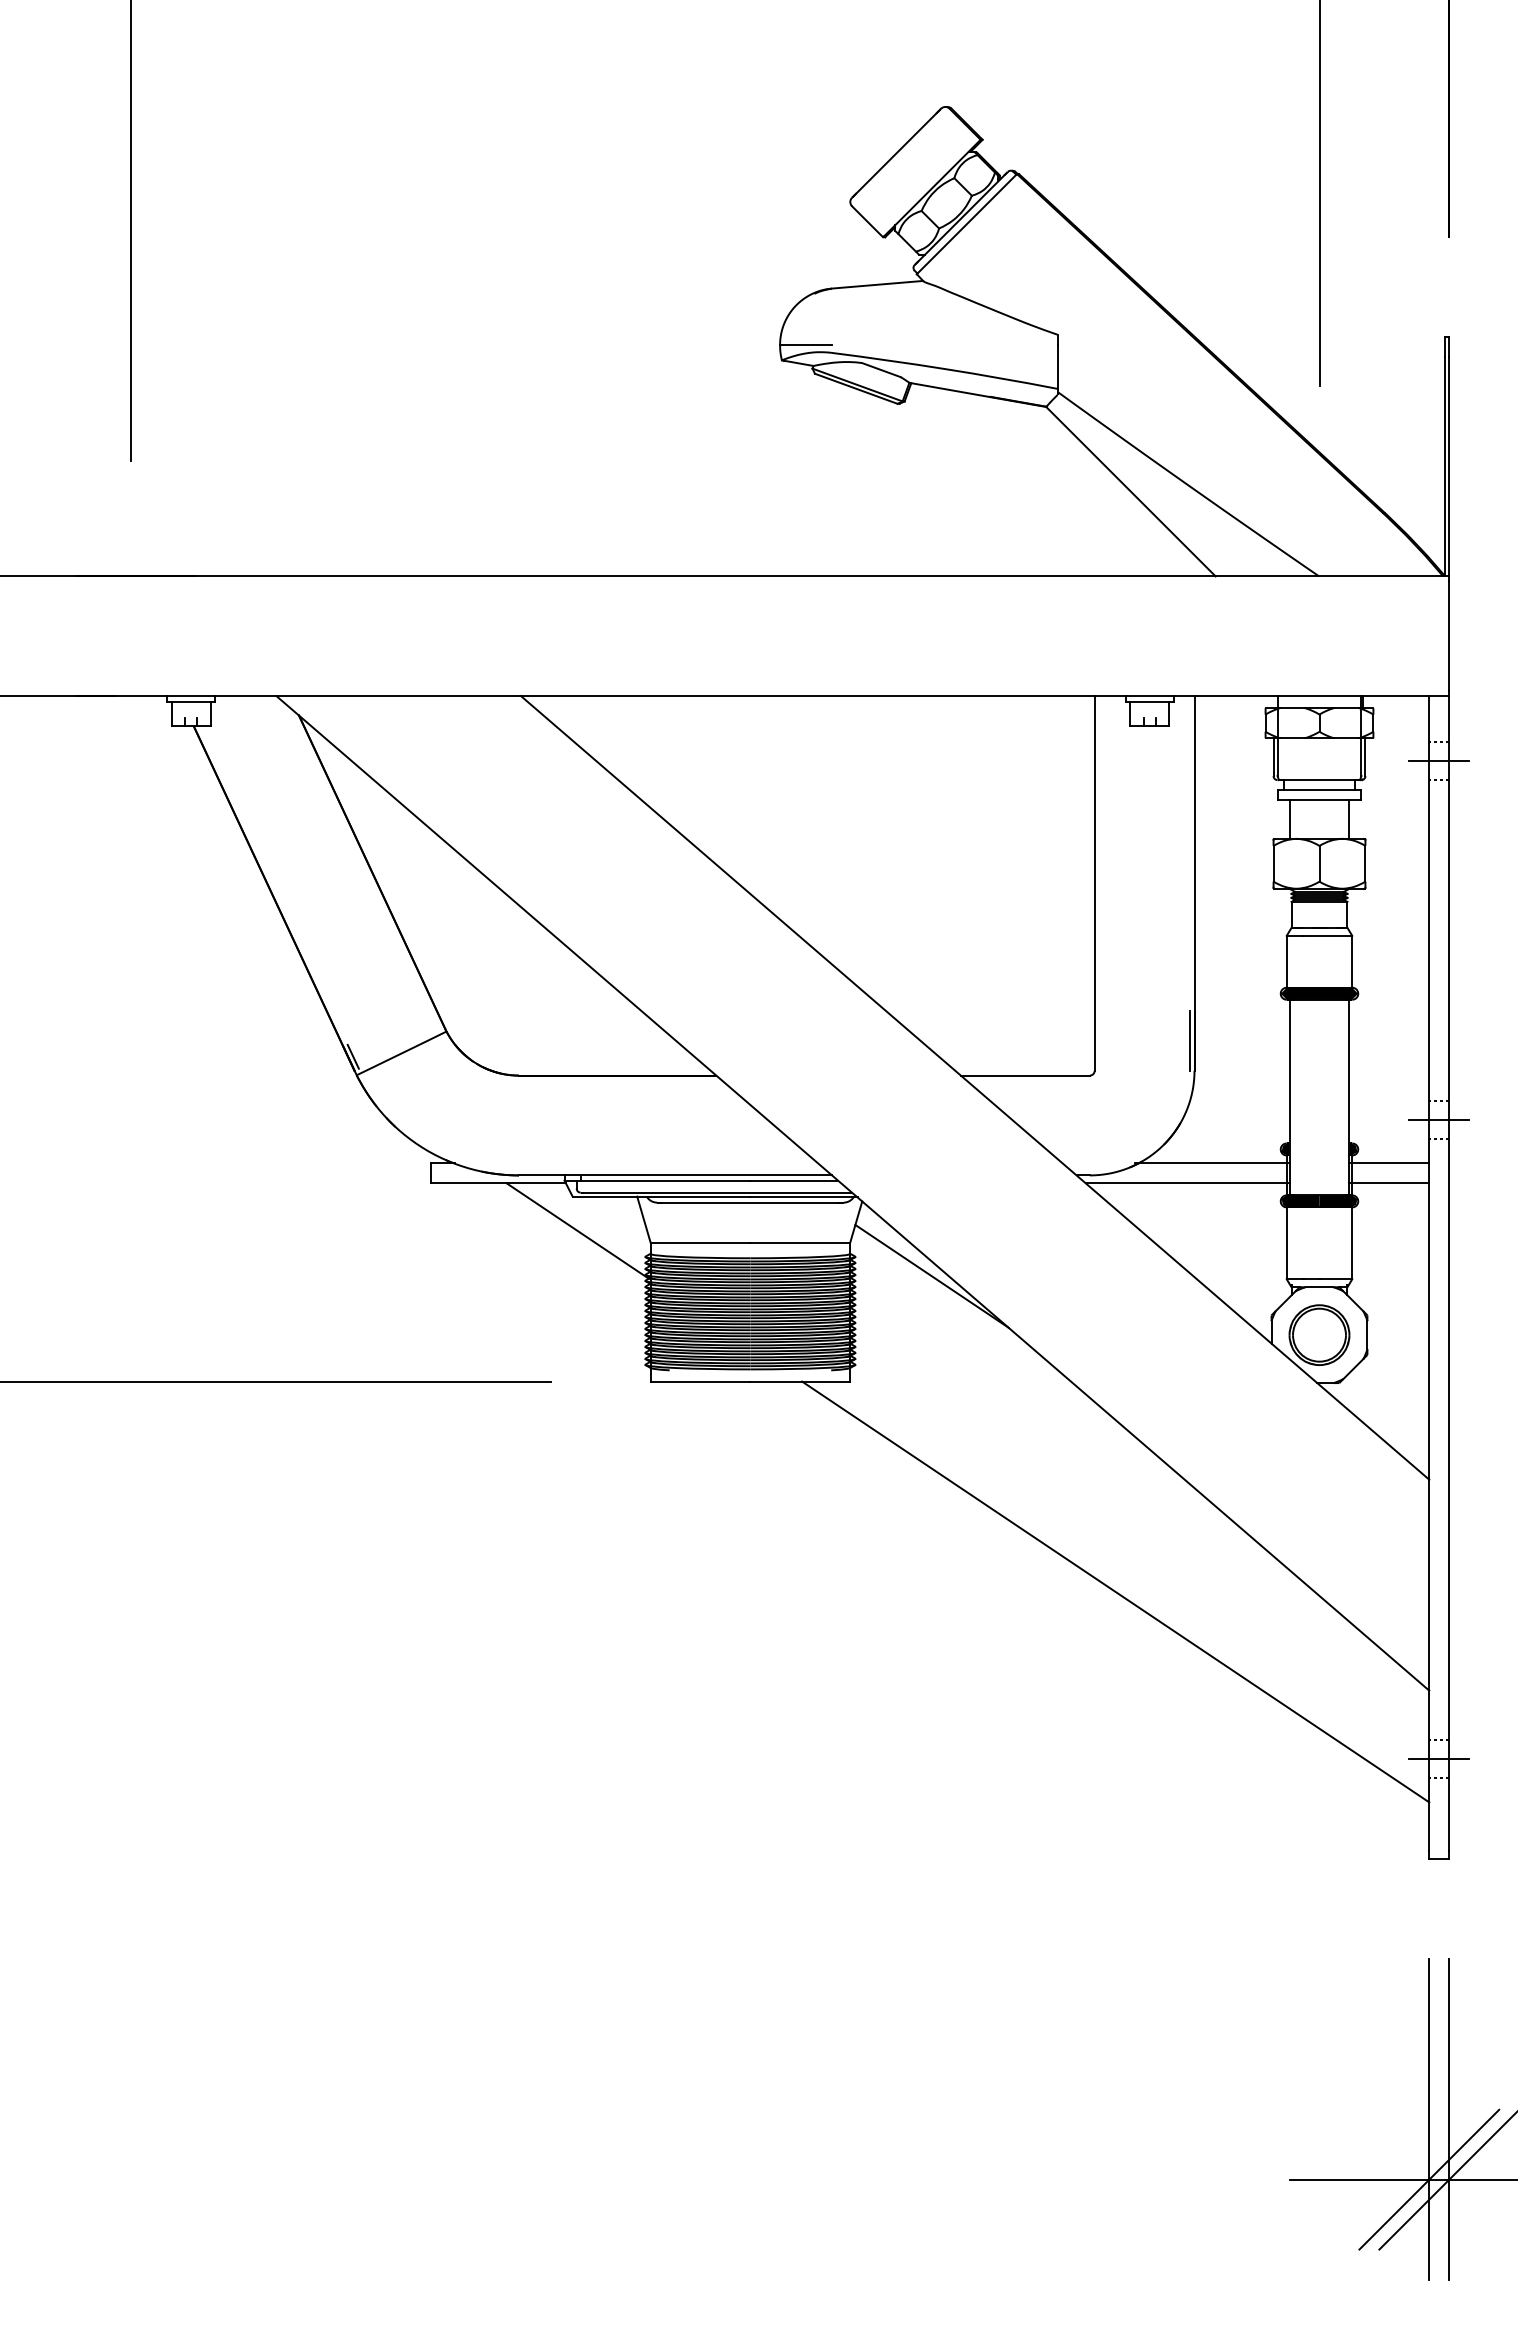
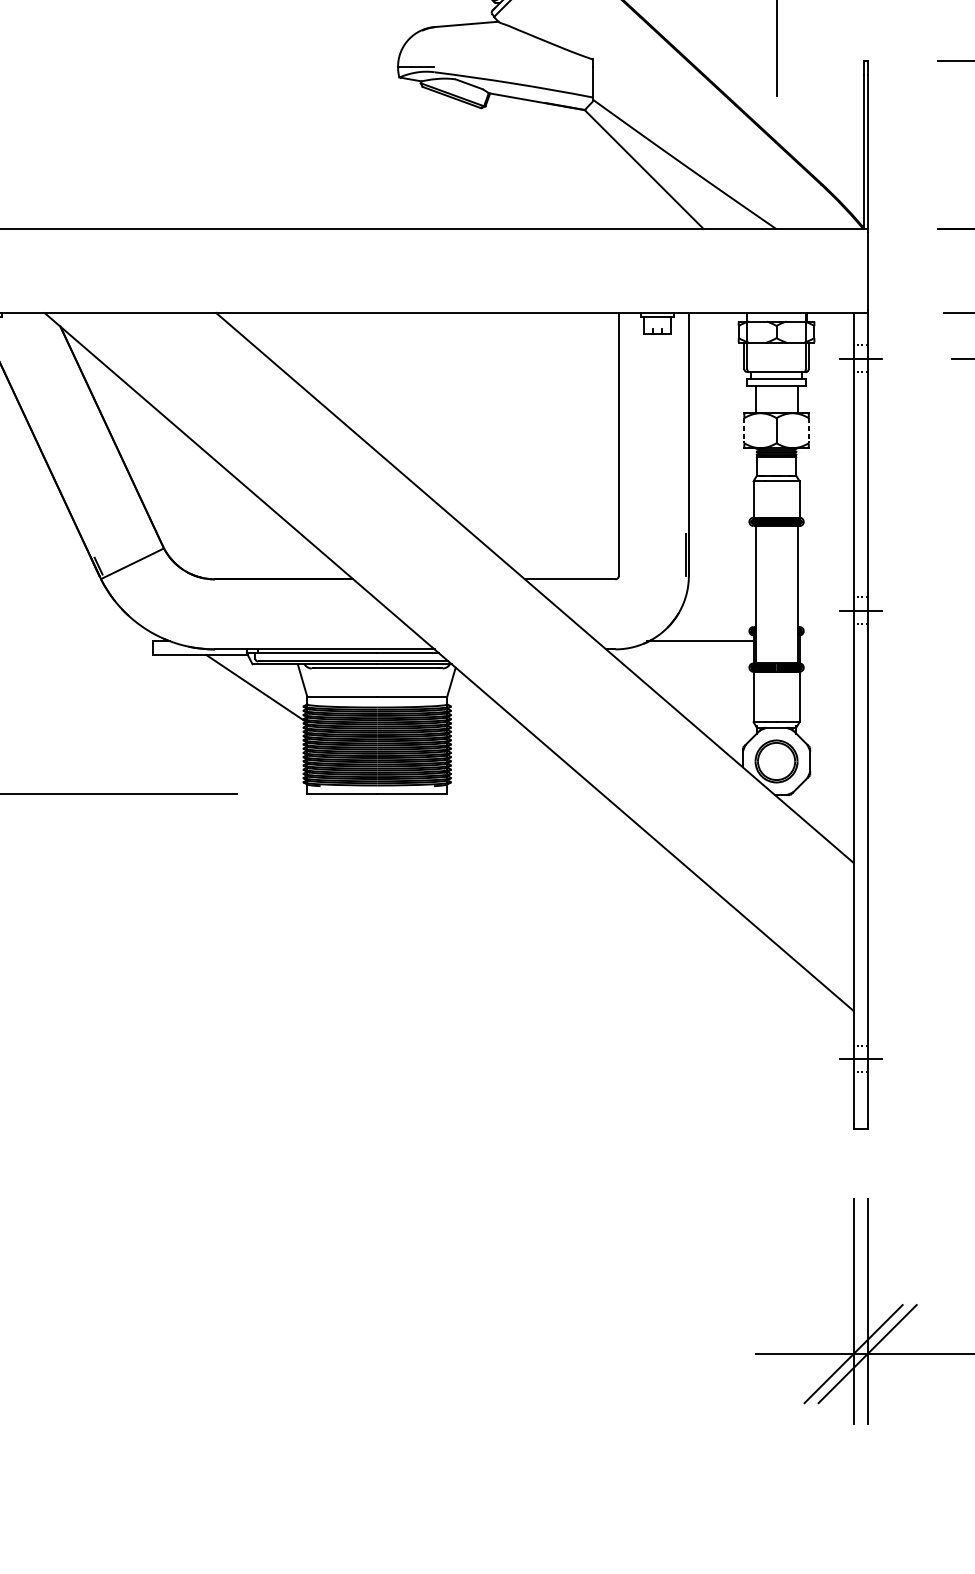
line: (1273, 863) -> (744, 430), solid -> dashed
line: (1365, 863) -> (808, 430), solid -> dashed
line: (1389, 1163) -> (825, 641), removed
line: (1187, 1183) -> (683, 655), removed
line: (1389, 1183) -> (825, 655), removed
line: (931, 1275) -> (504, 719), removed
line: (1115, 1591) -> (633, 941), removed

